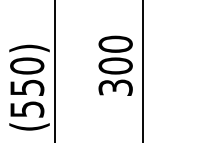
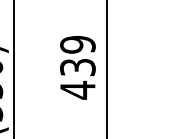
text: (115, 65) -> (77, 66), 300 -> 439

